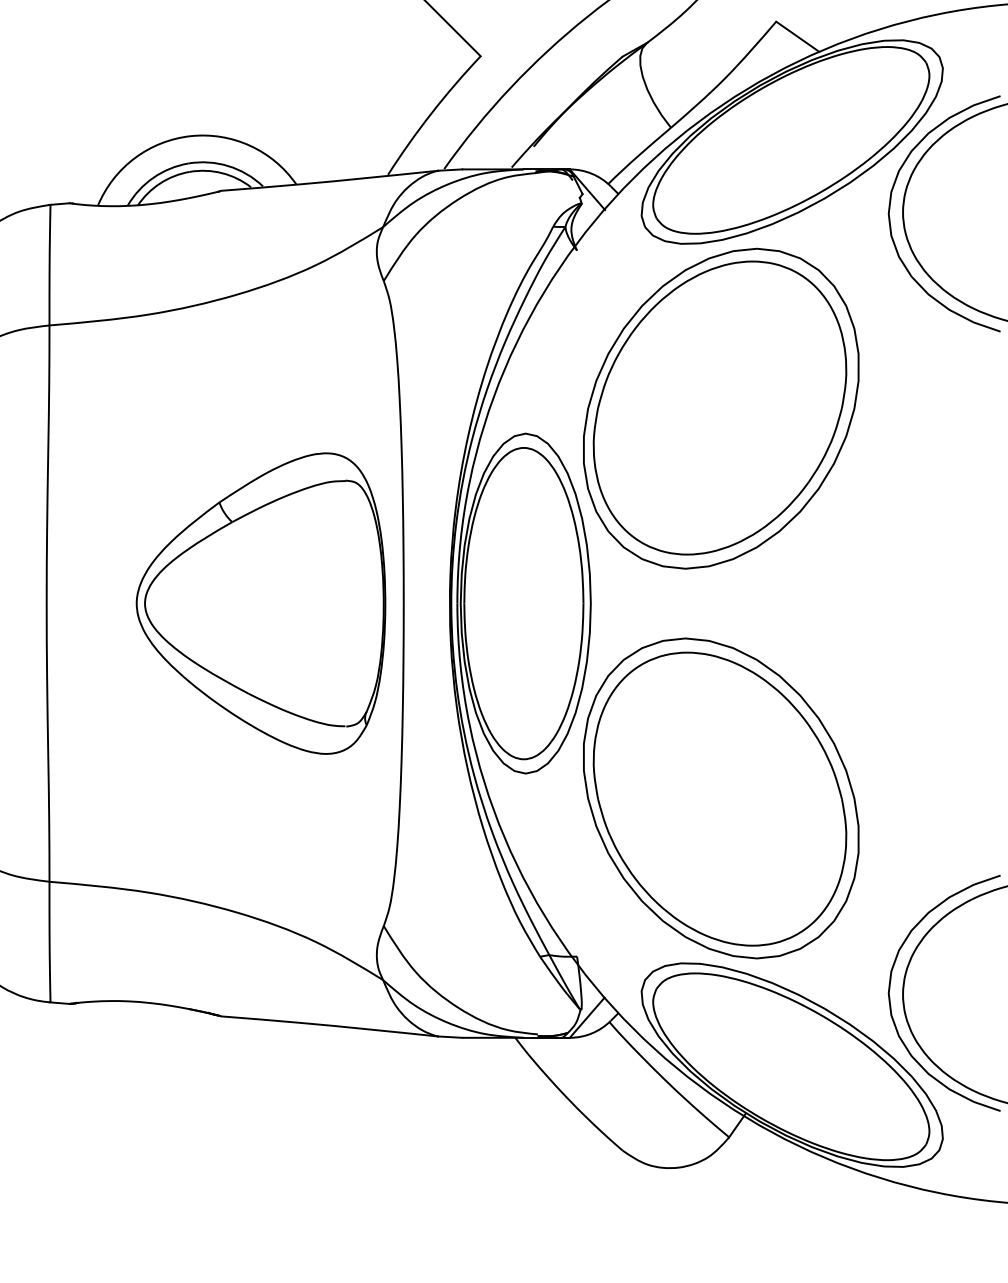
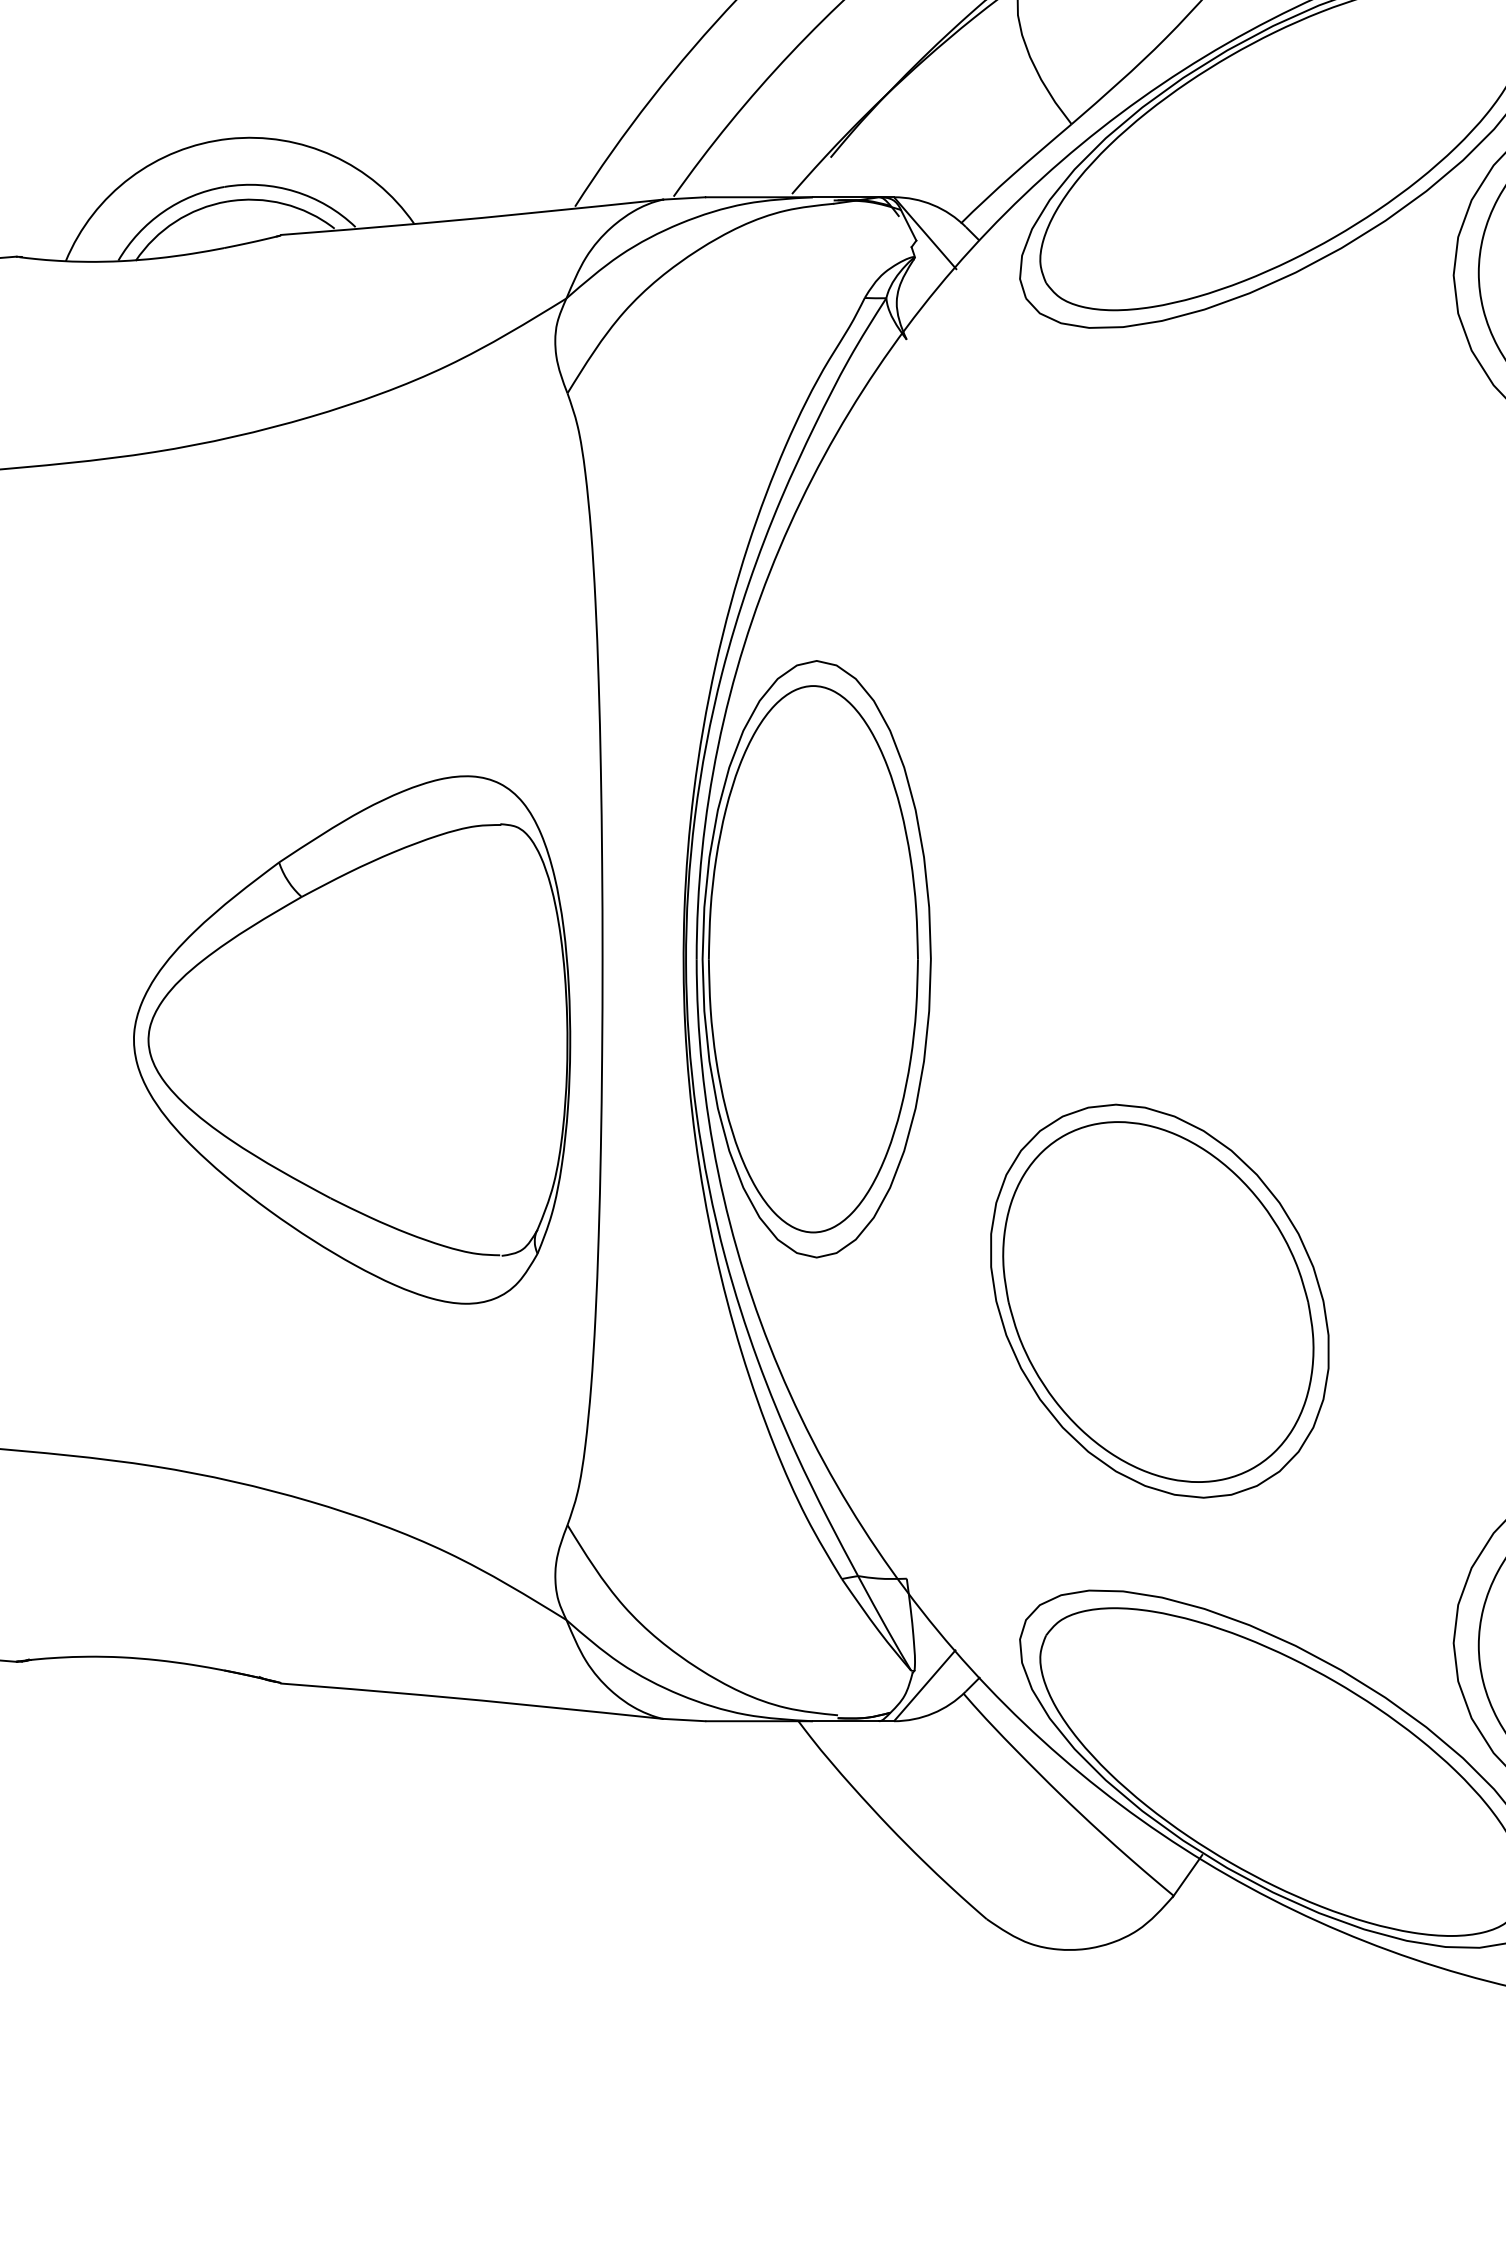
part: (721, 408) -> (1160, 616), removed
part: (260, 603) -> (351, 1039), moved
part: (721, 798) -> (1160, 1301), size x0.7

